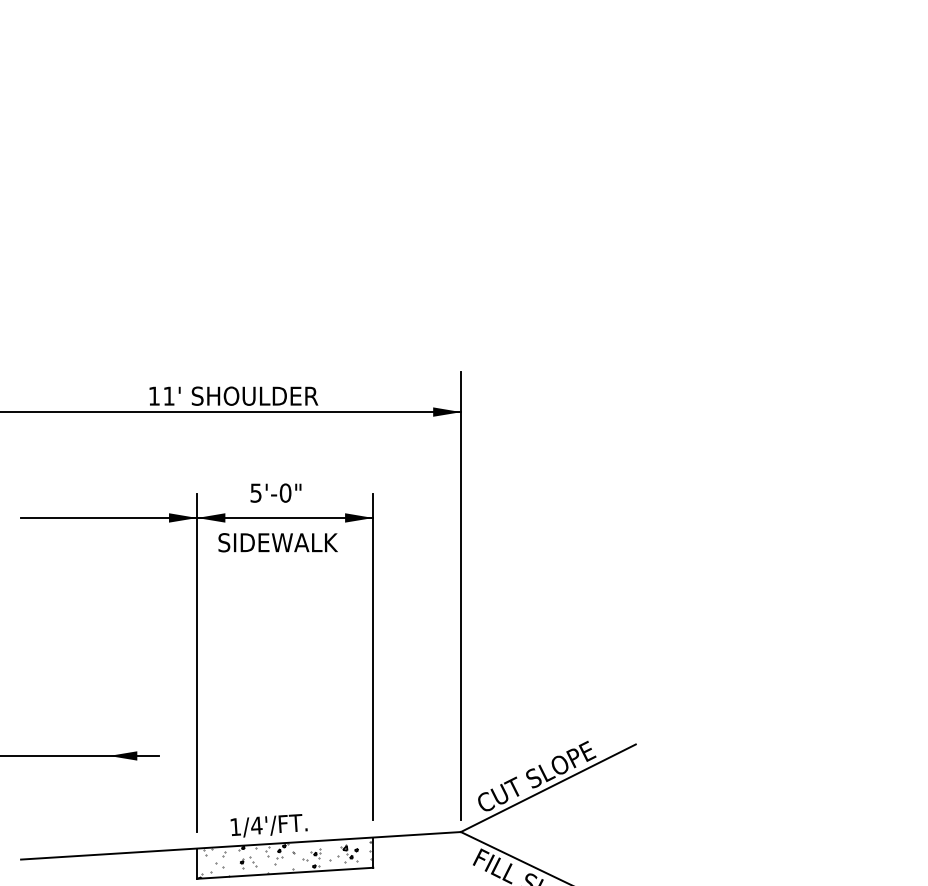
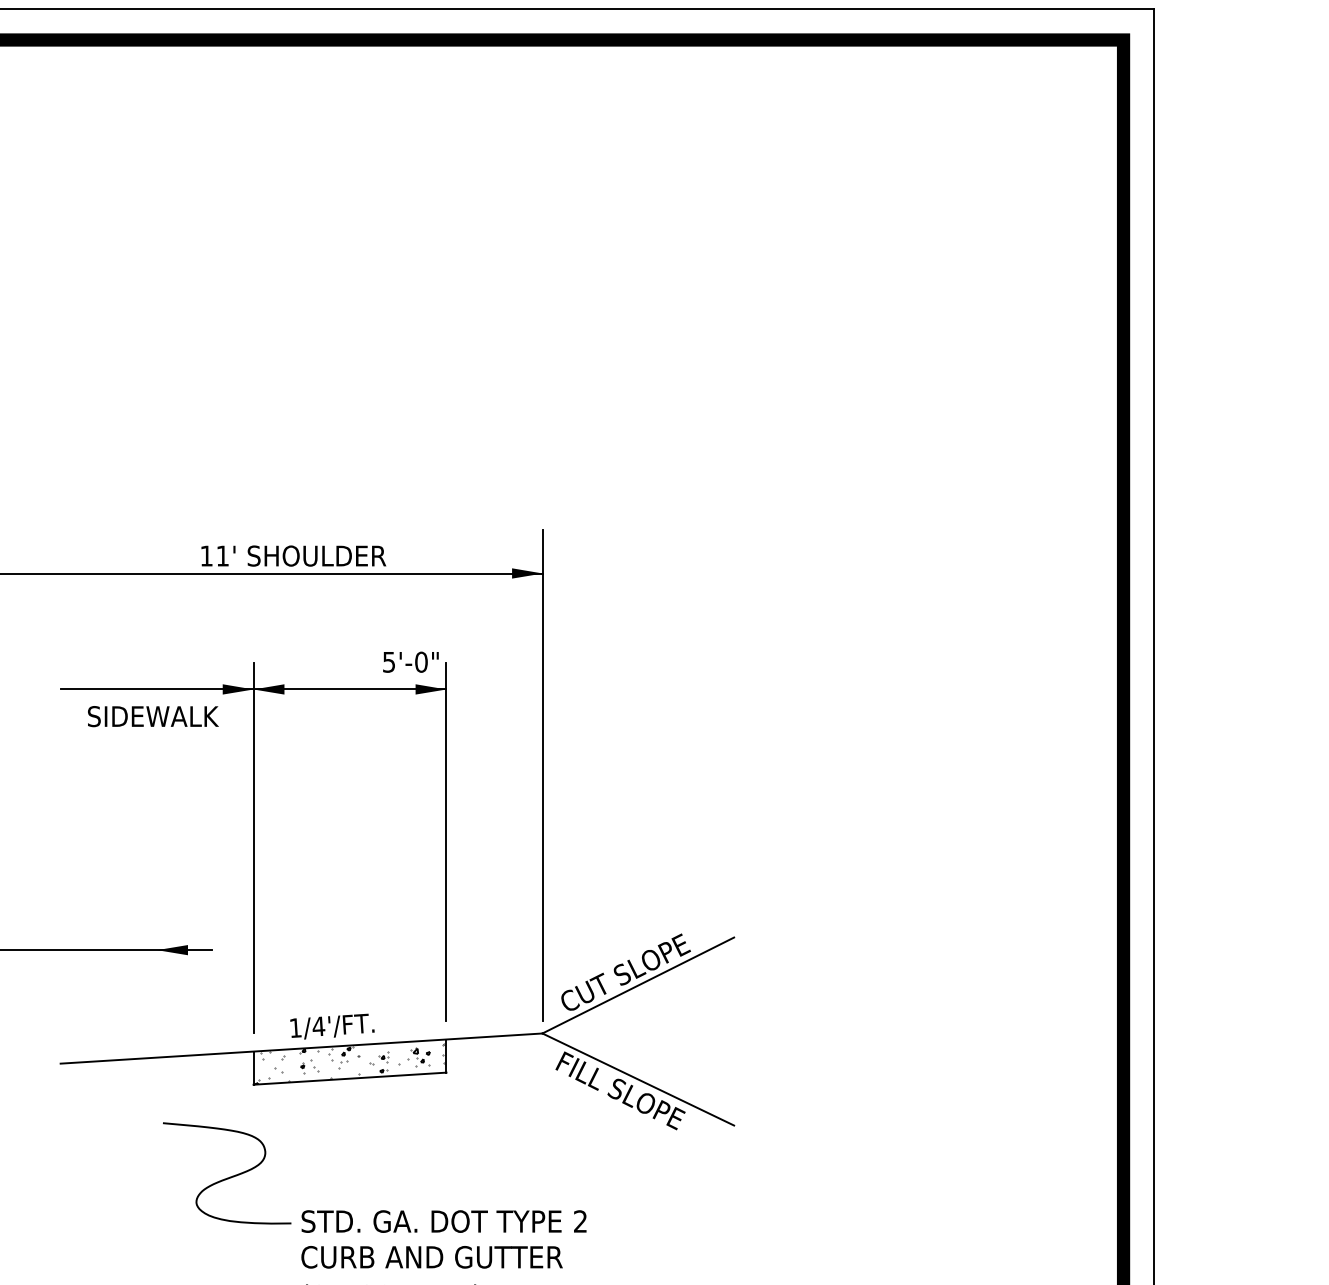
text: (275, 492) -> (410, 661), moved
text: (278, 542) -> (153, 716), moved

